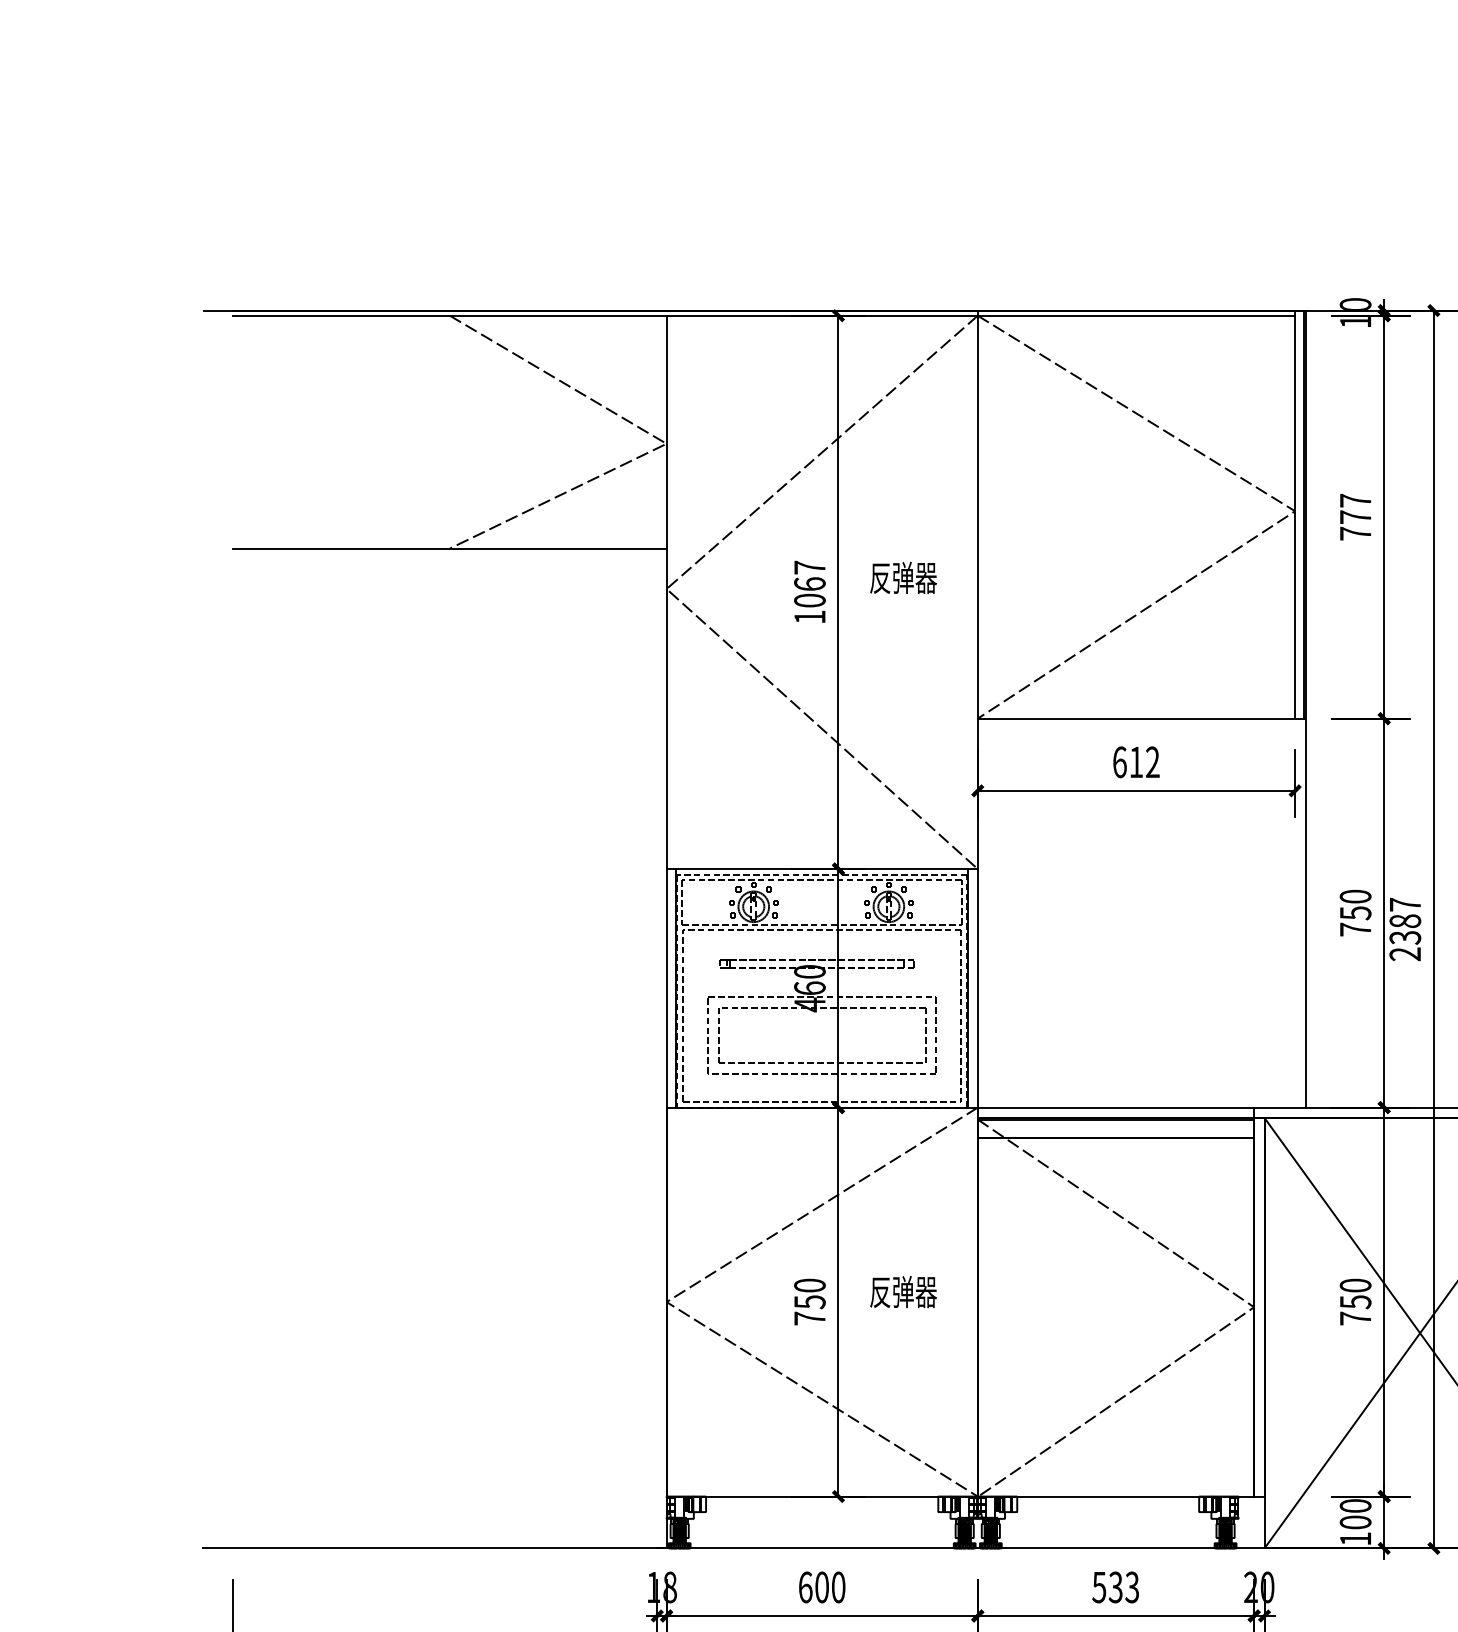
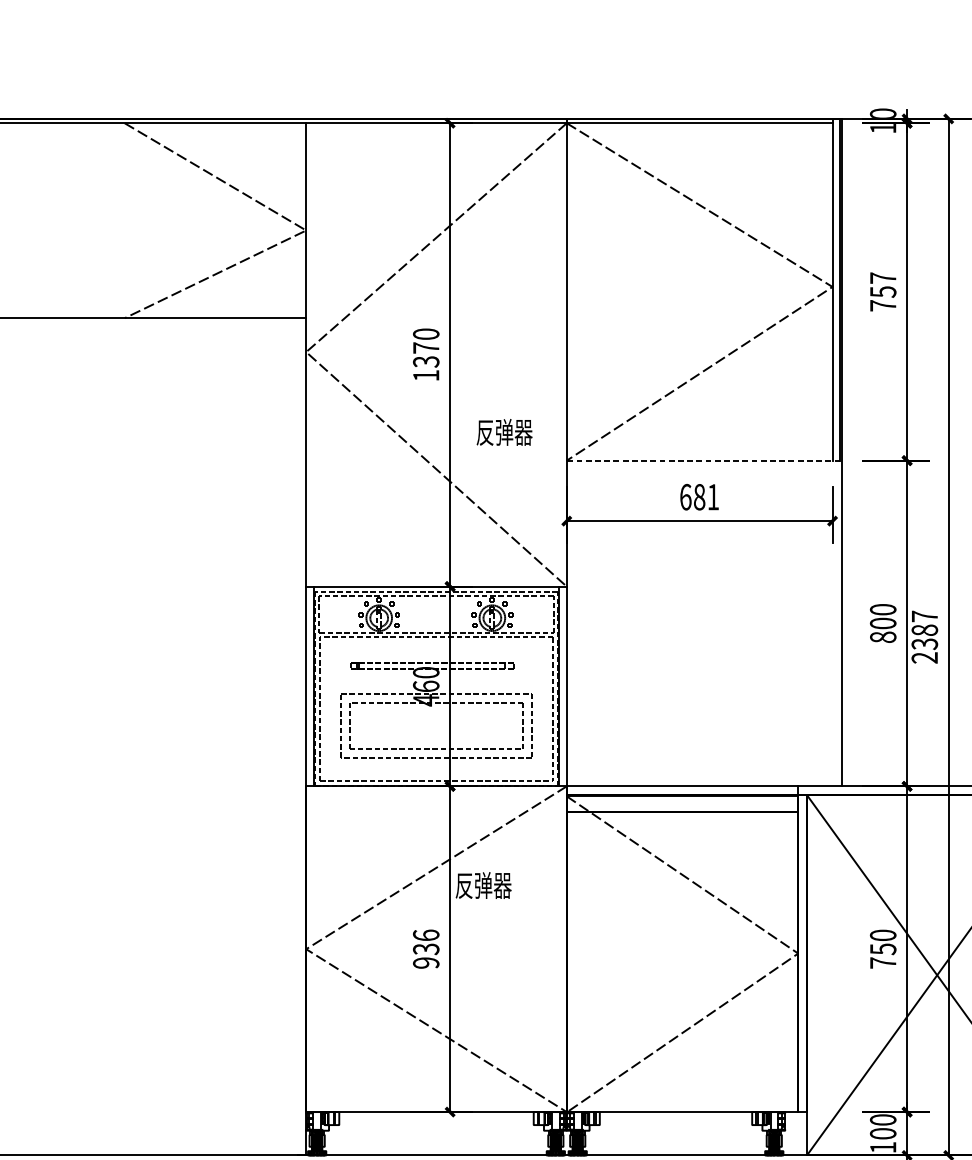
text: (1355, 517) -> (883, 292), 777 -> 757
text: (903, 577) -> (504, 432), moved
text: (809, 583) -> (425, 347), 1067 -> 1370
line: (1140, 718) -> (703, 460), solid -> dashed
text: (1144, 762) -> (706, 497), 612 -> 681
text: (1355, 921) -> (883, 630), 750 -> 800
text: (903, 1292) -> (483, 885), moved
text: (809, 1301) -> (425, 948), 750 -> 936

